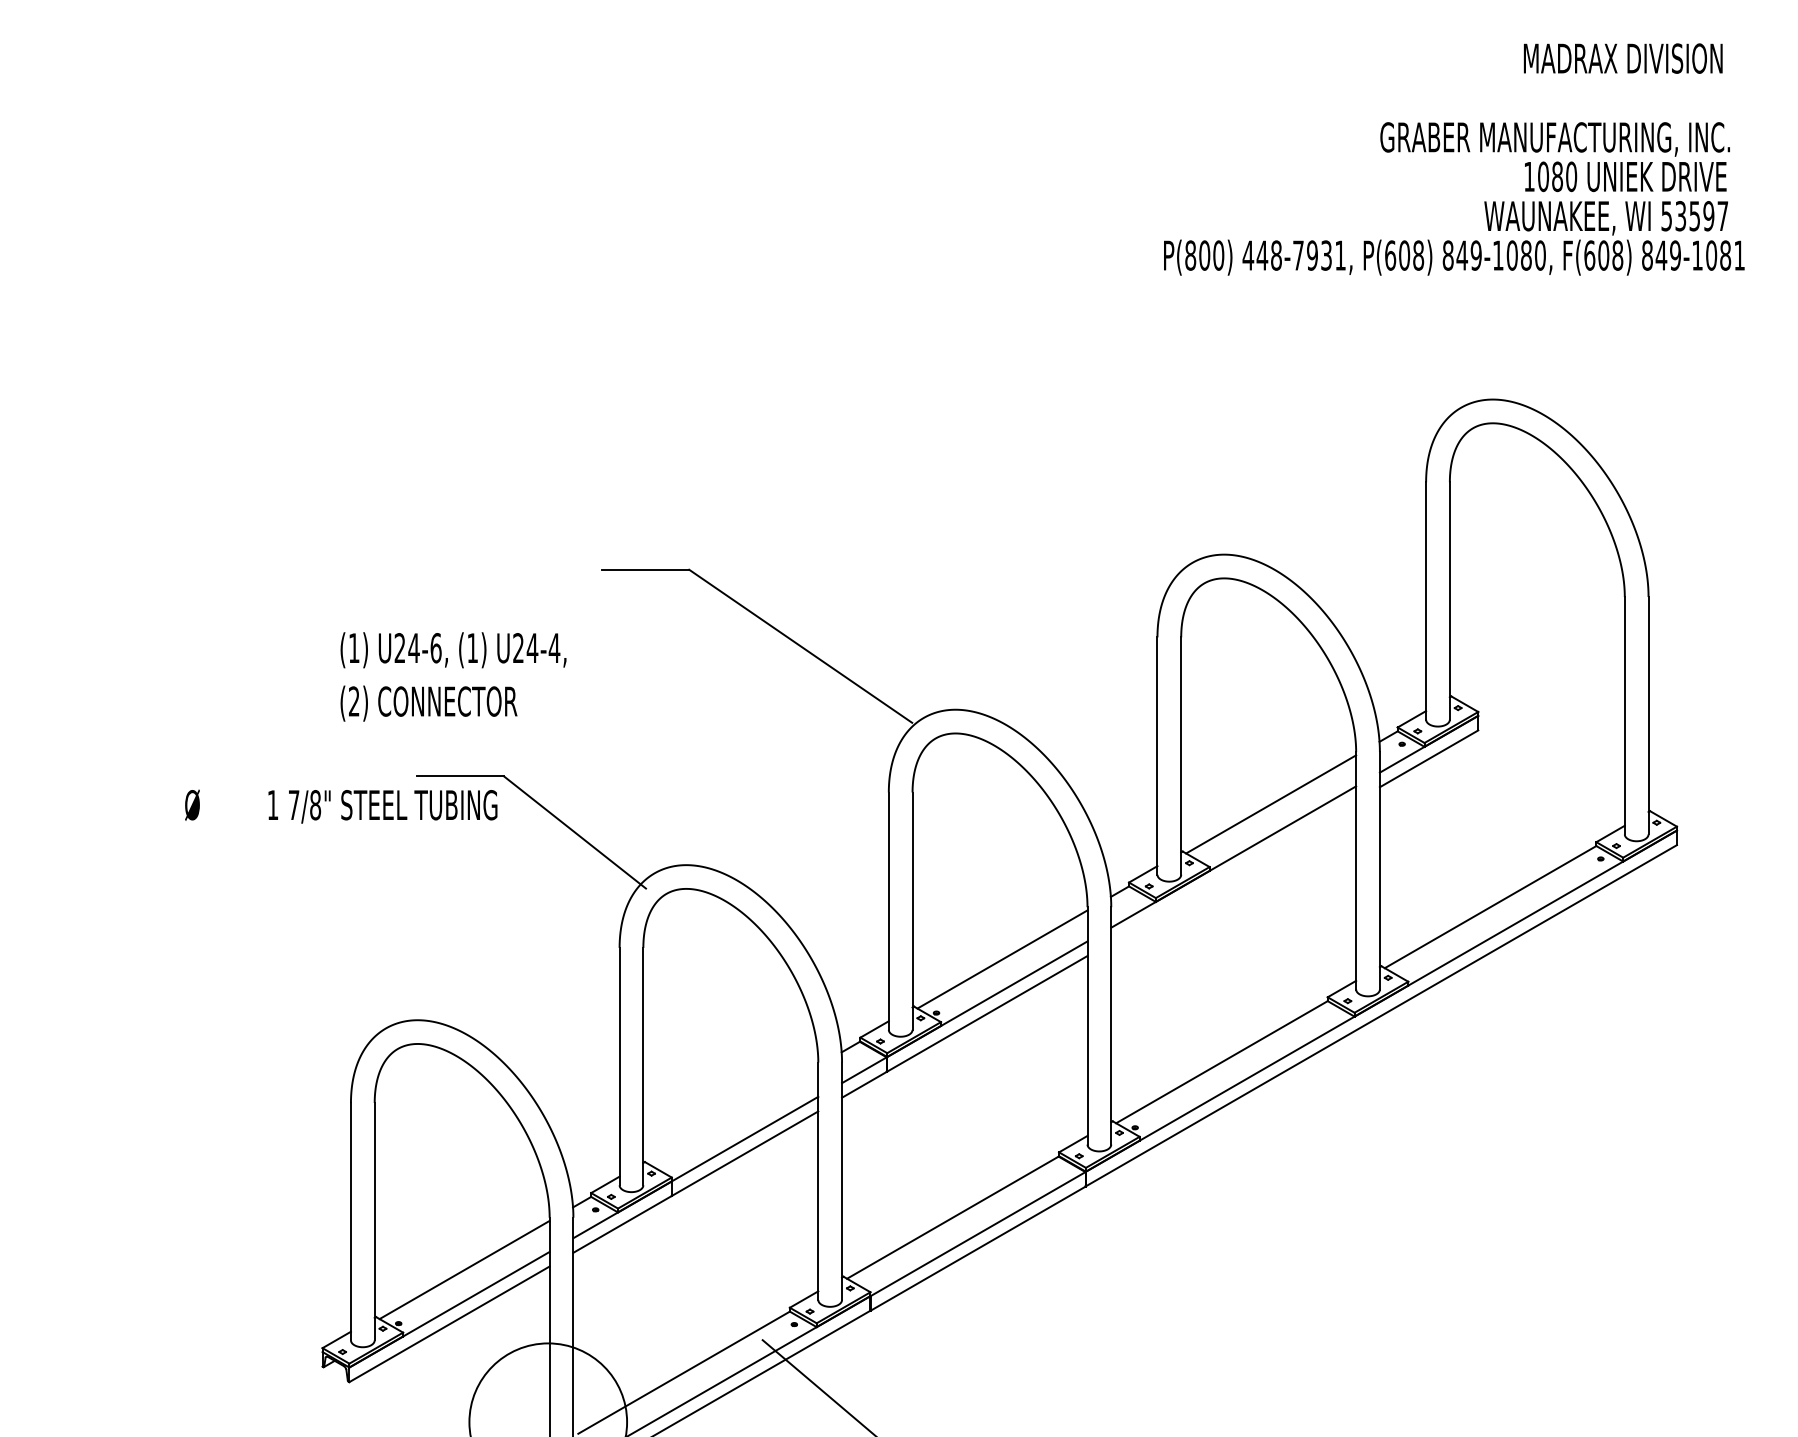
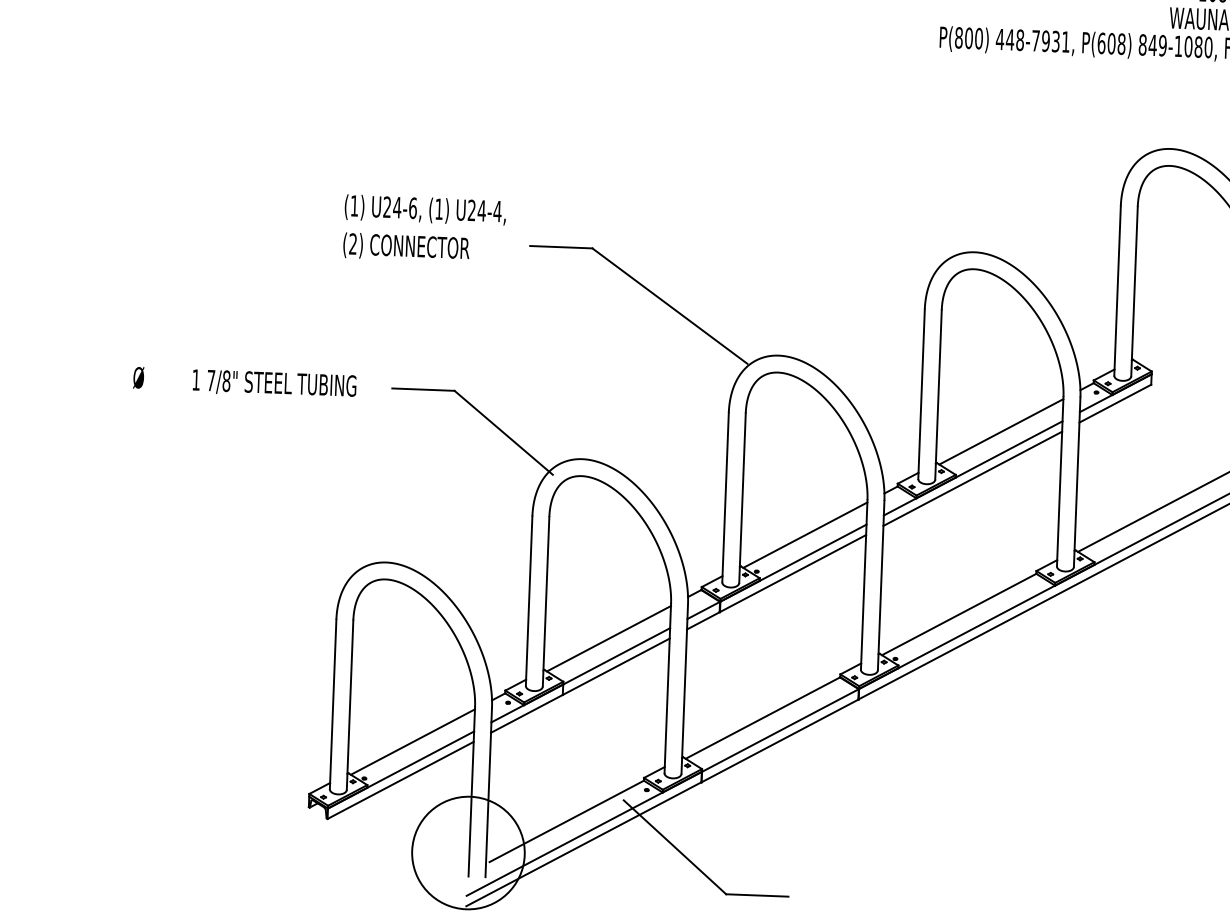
text: (453, 676) -> (424, 228), moved
text: (341, 806) -> (245, 382), moved
line: (1233, 871) -> (972, 478), added
line: (733, 1114) -> (609, 638), added

